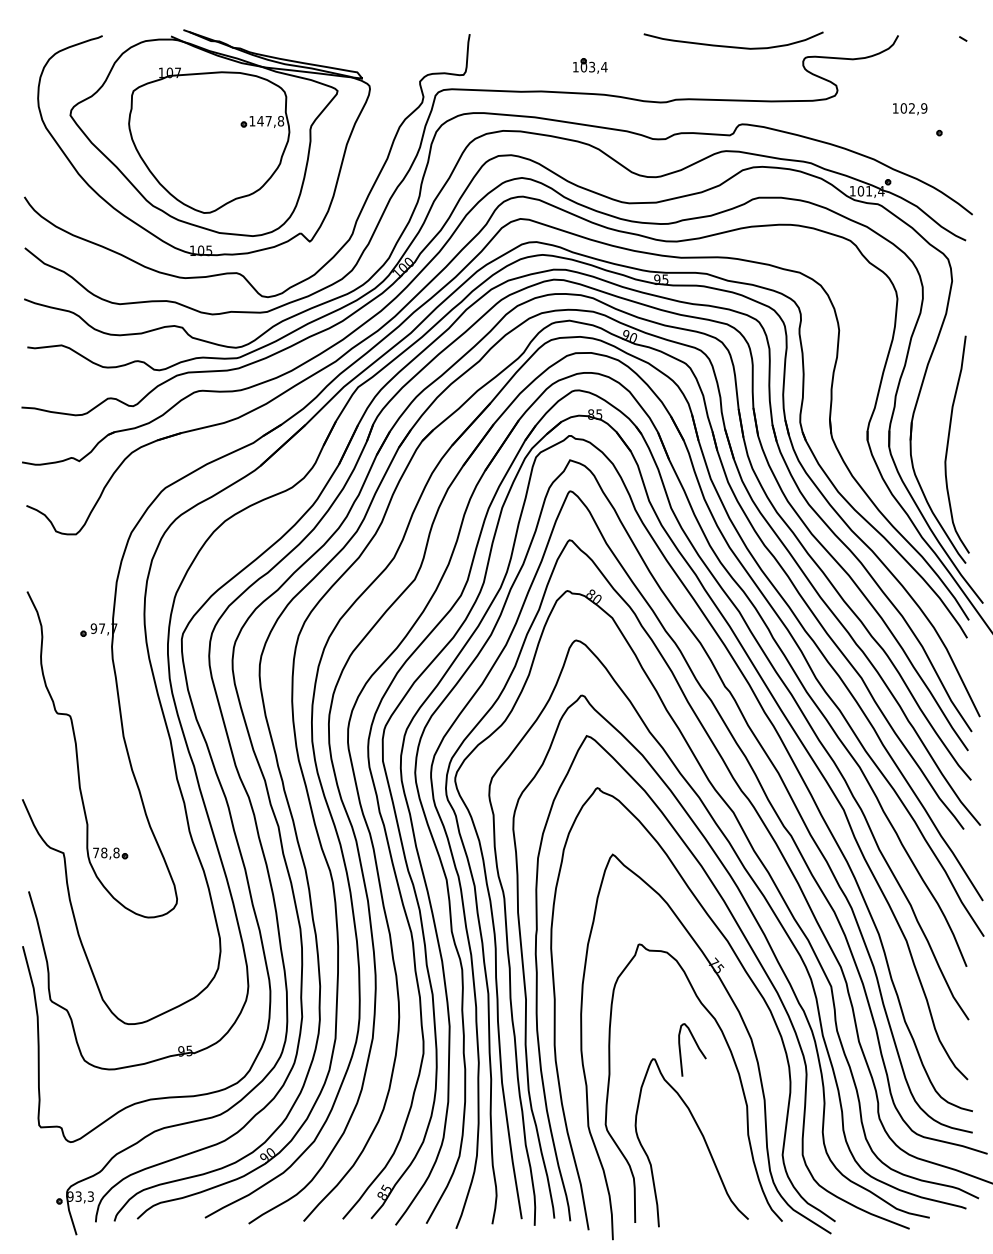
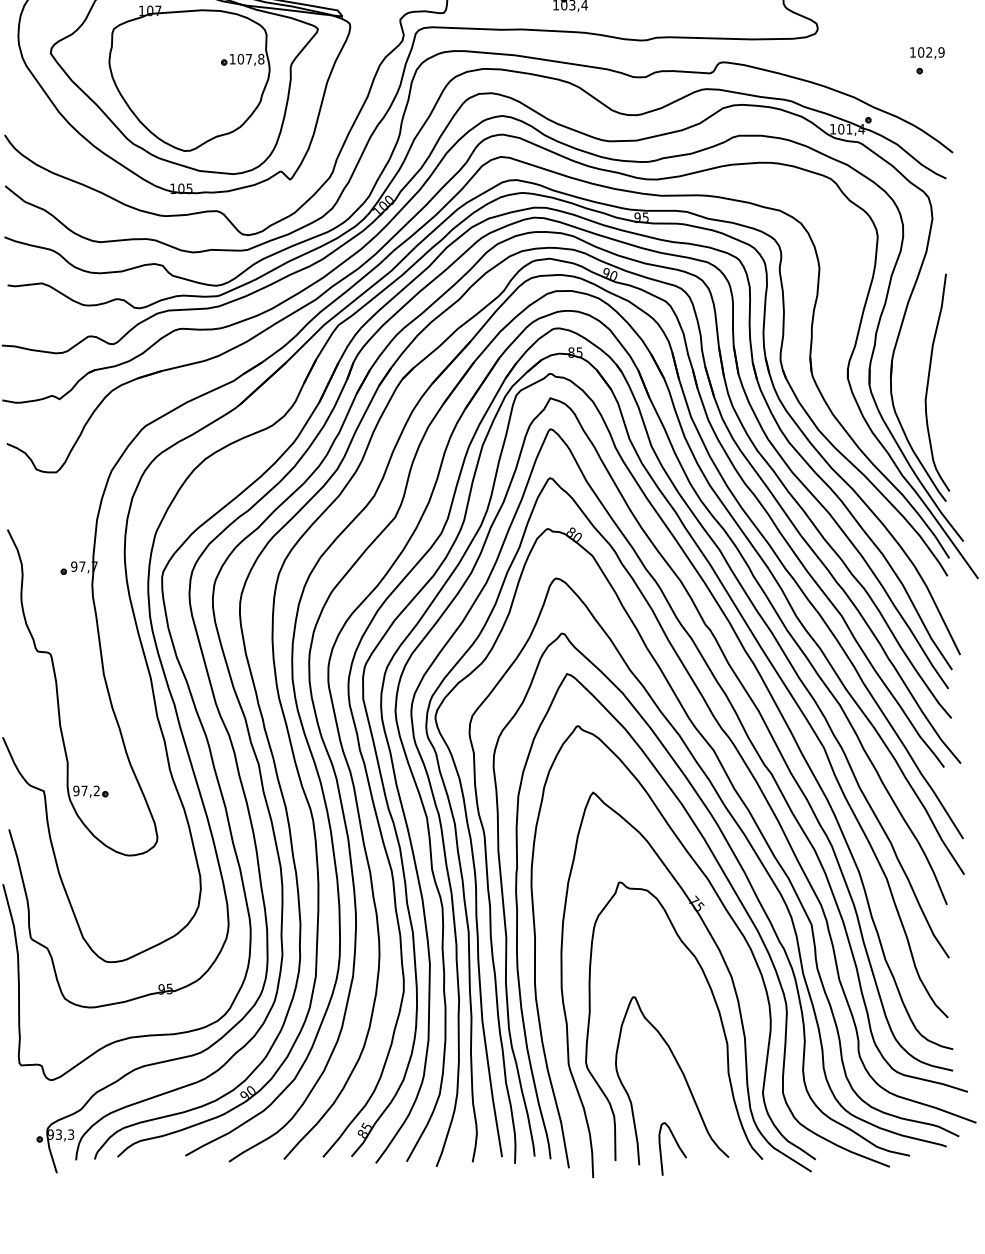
text: (910, 109) -> (927, 53), moved
text: (260, 120) -> (240, 58), 147,8 -> 107,8
text: (106, 852) -> (86, 790), 78,8 -> 97,2
curve: (697, 1047) -> (677, 1146), moved

